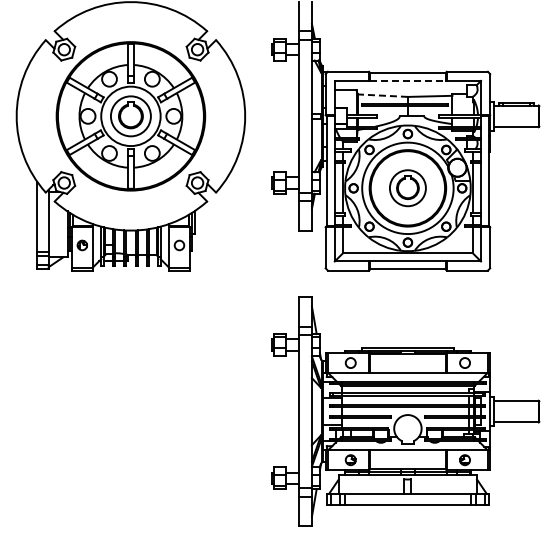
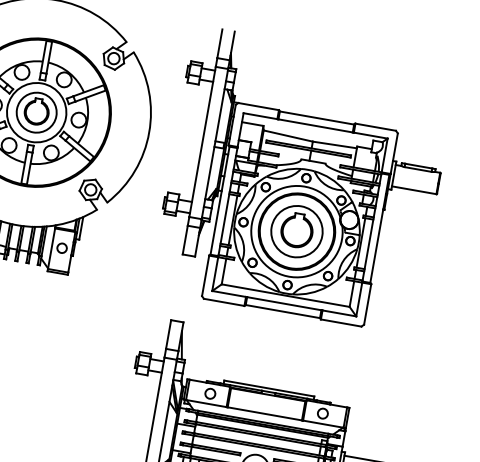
line: (407, 80) -> (315, 125), dashed -> solid
line: (382, 95) -> (288, 135), dashed -> solid
part: (407, 187) -> (296, 230), size x1.43

